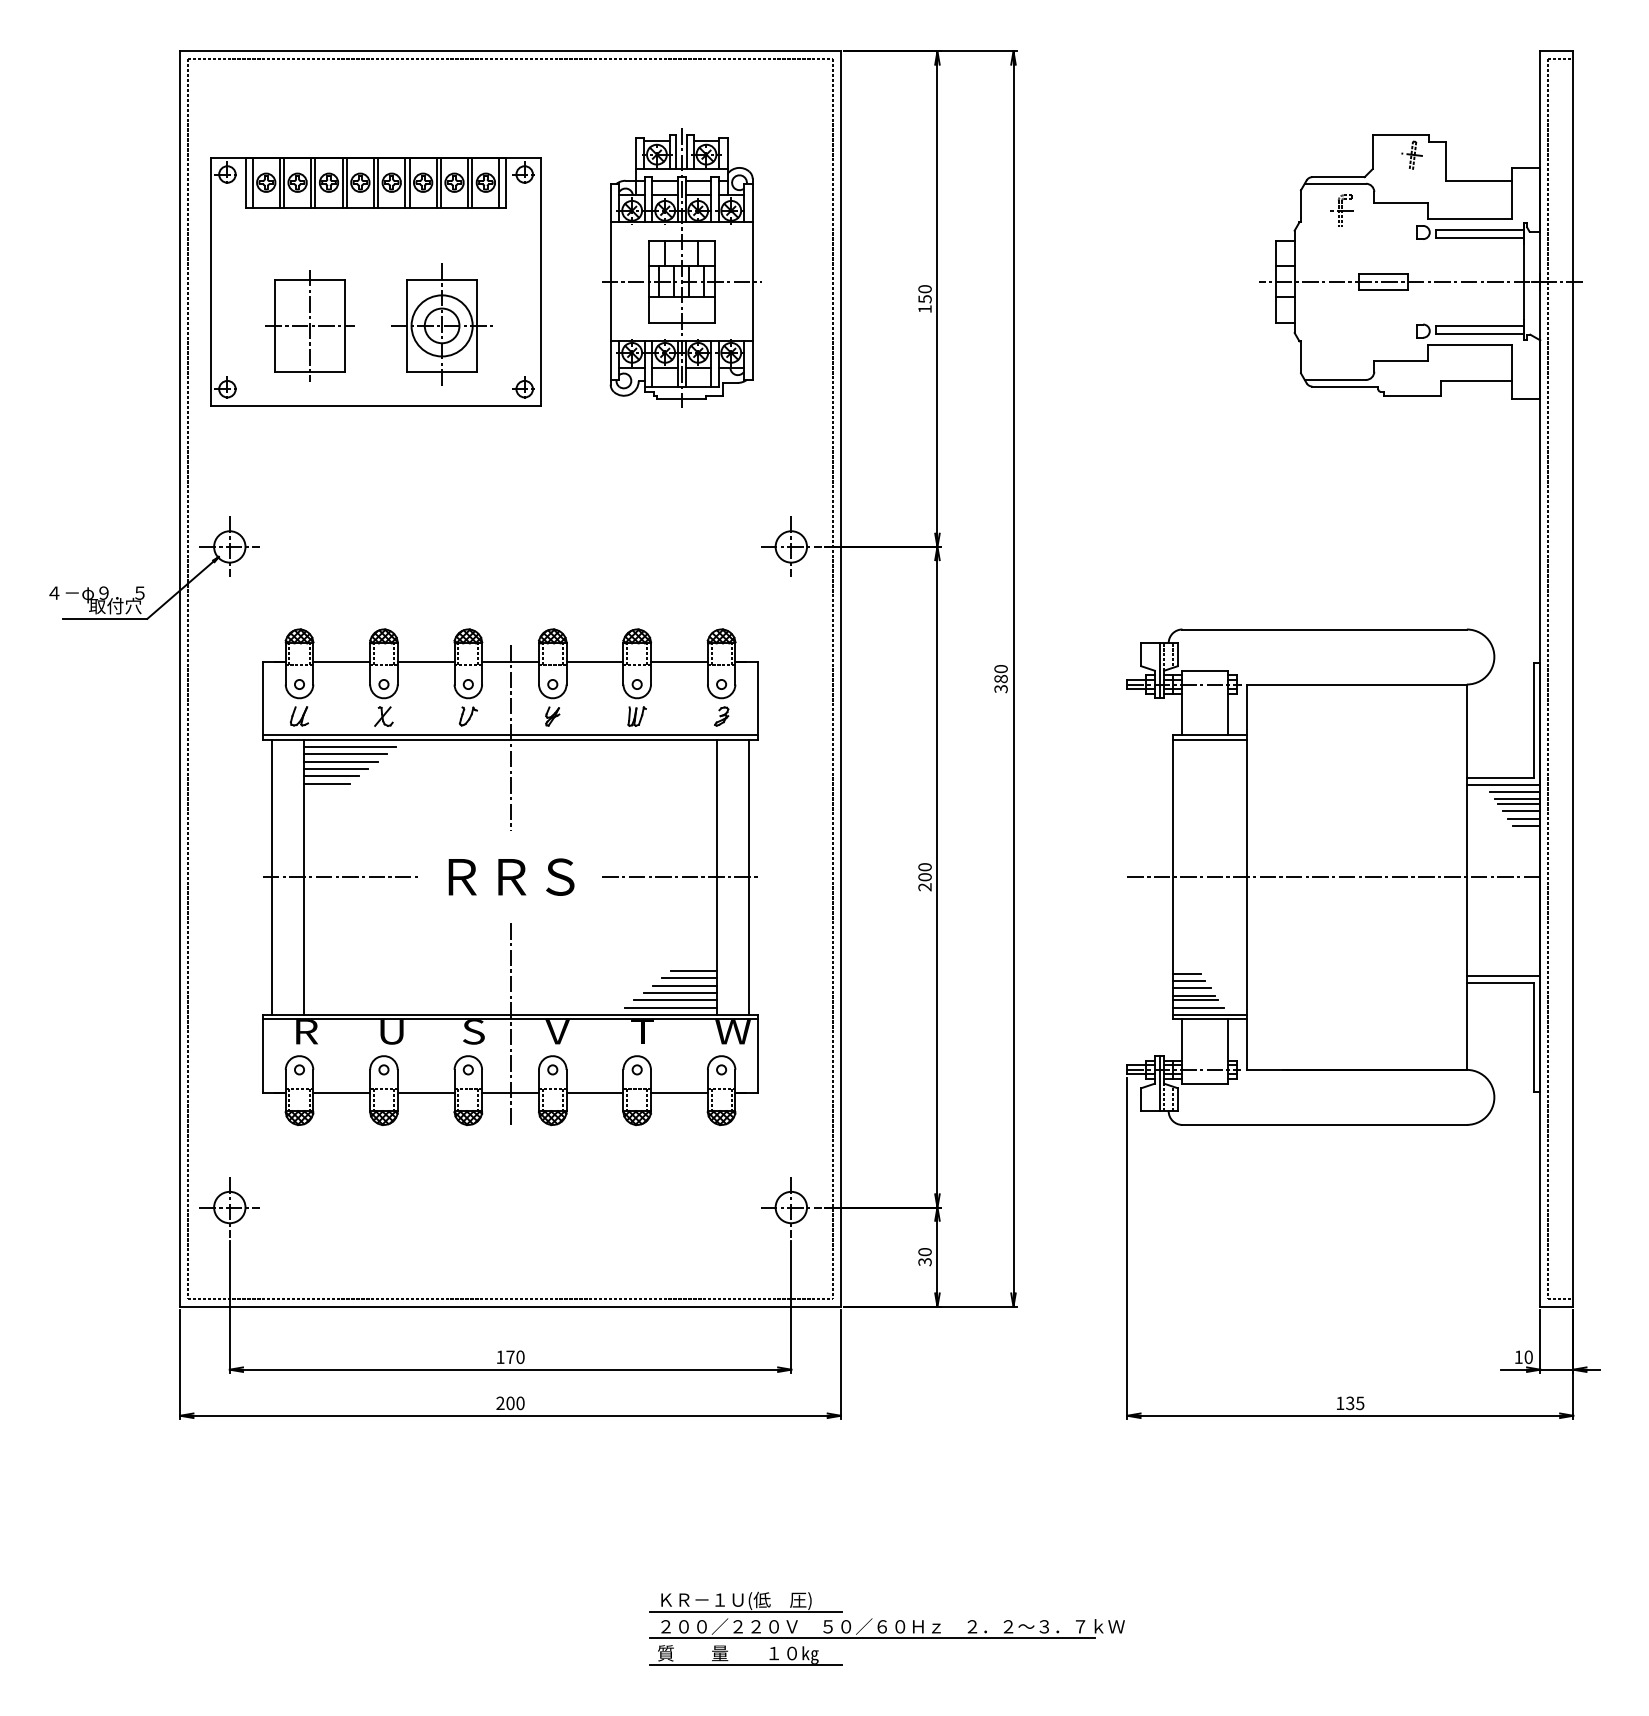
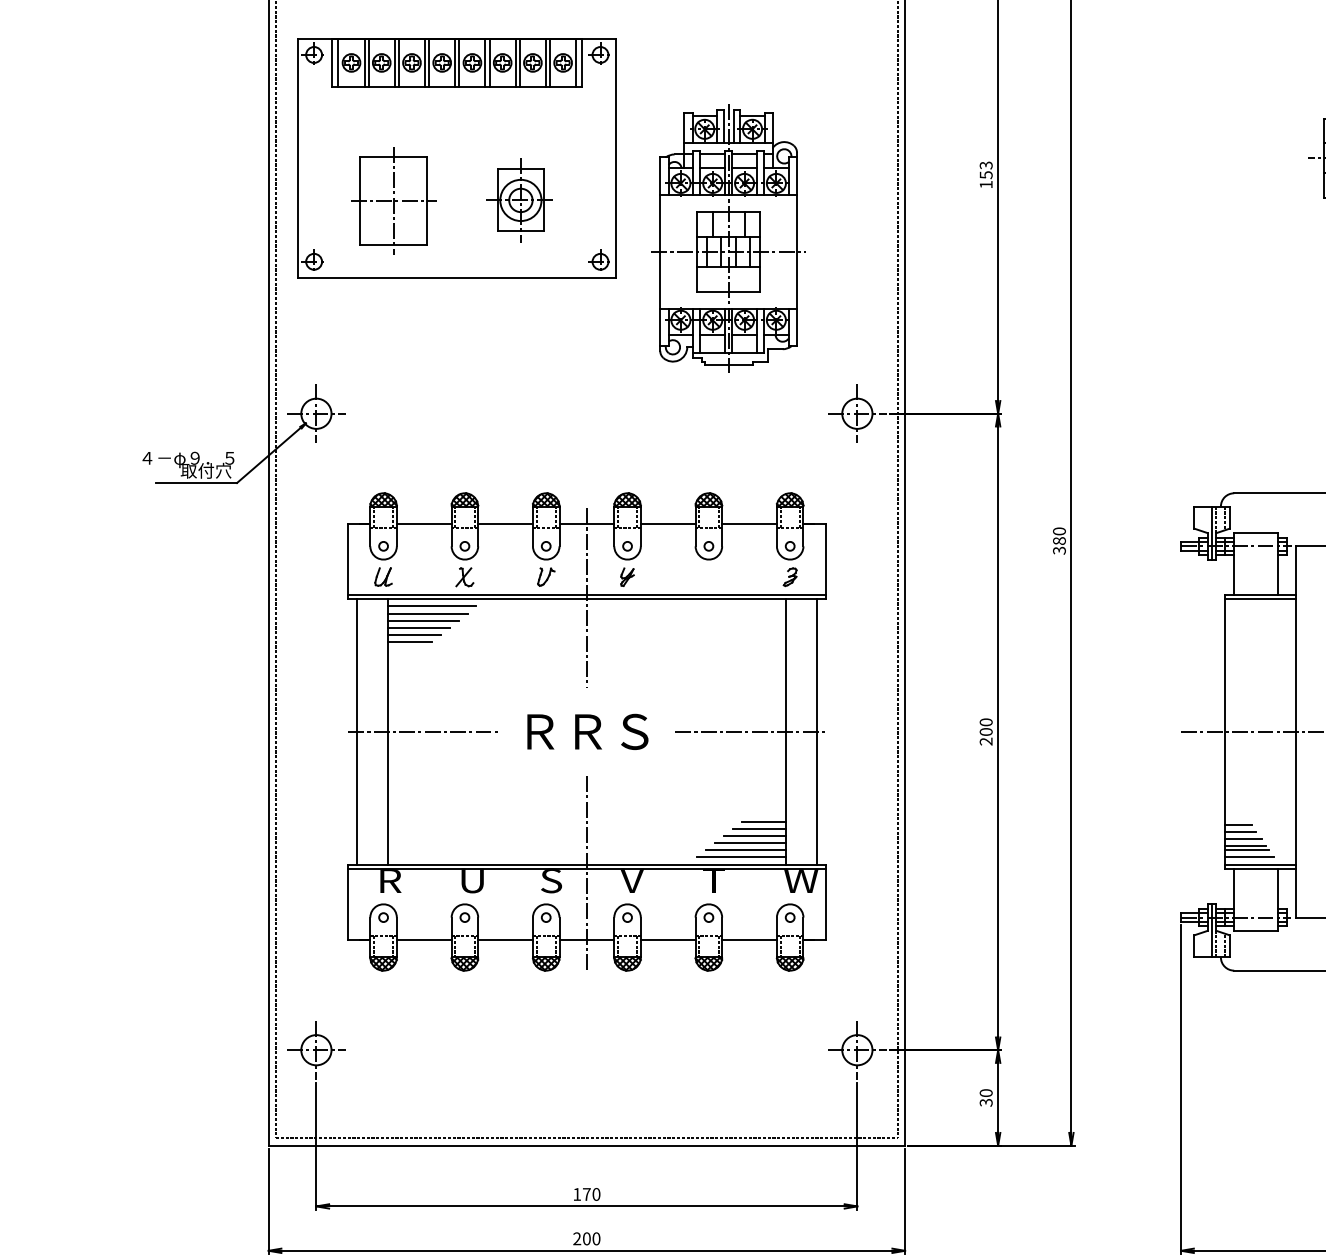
part: (681, 267) -> (728, 238), moved
text: (924, 289) -> (985, 165), 150 -> 153
part: (441, 324) -> (520, 199), size x0.7
part: (636, 716) -> (708, 577), removed

